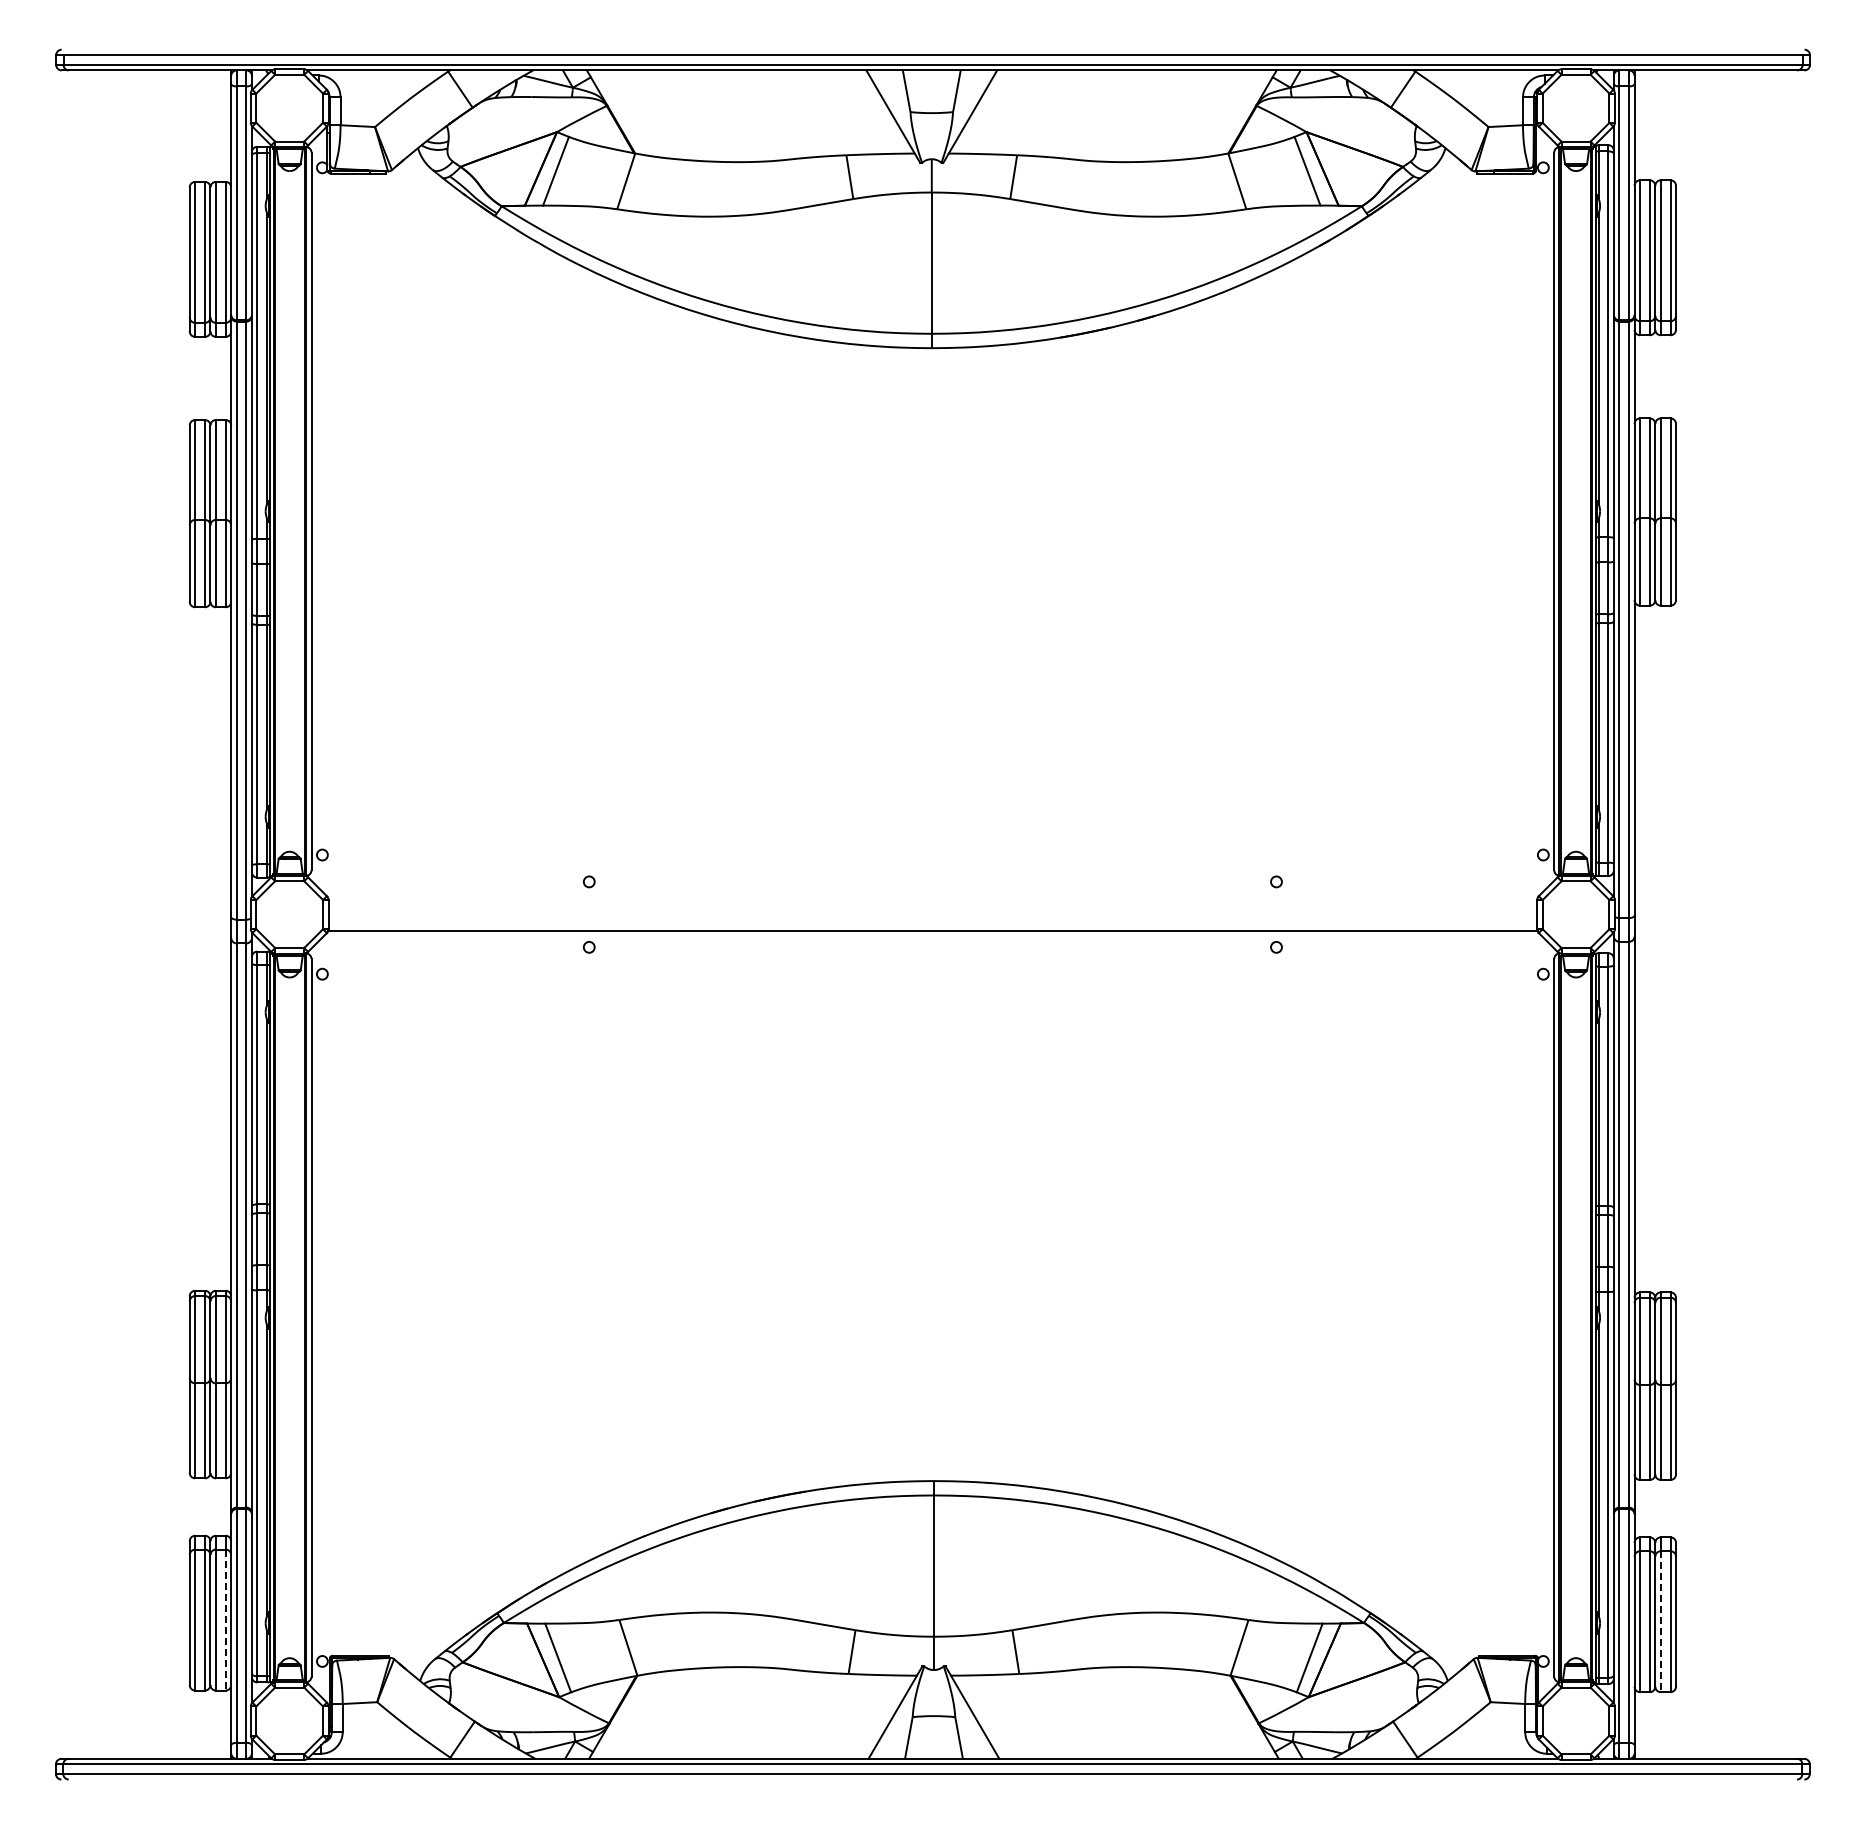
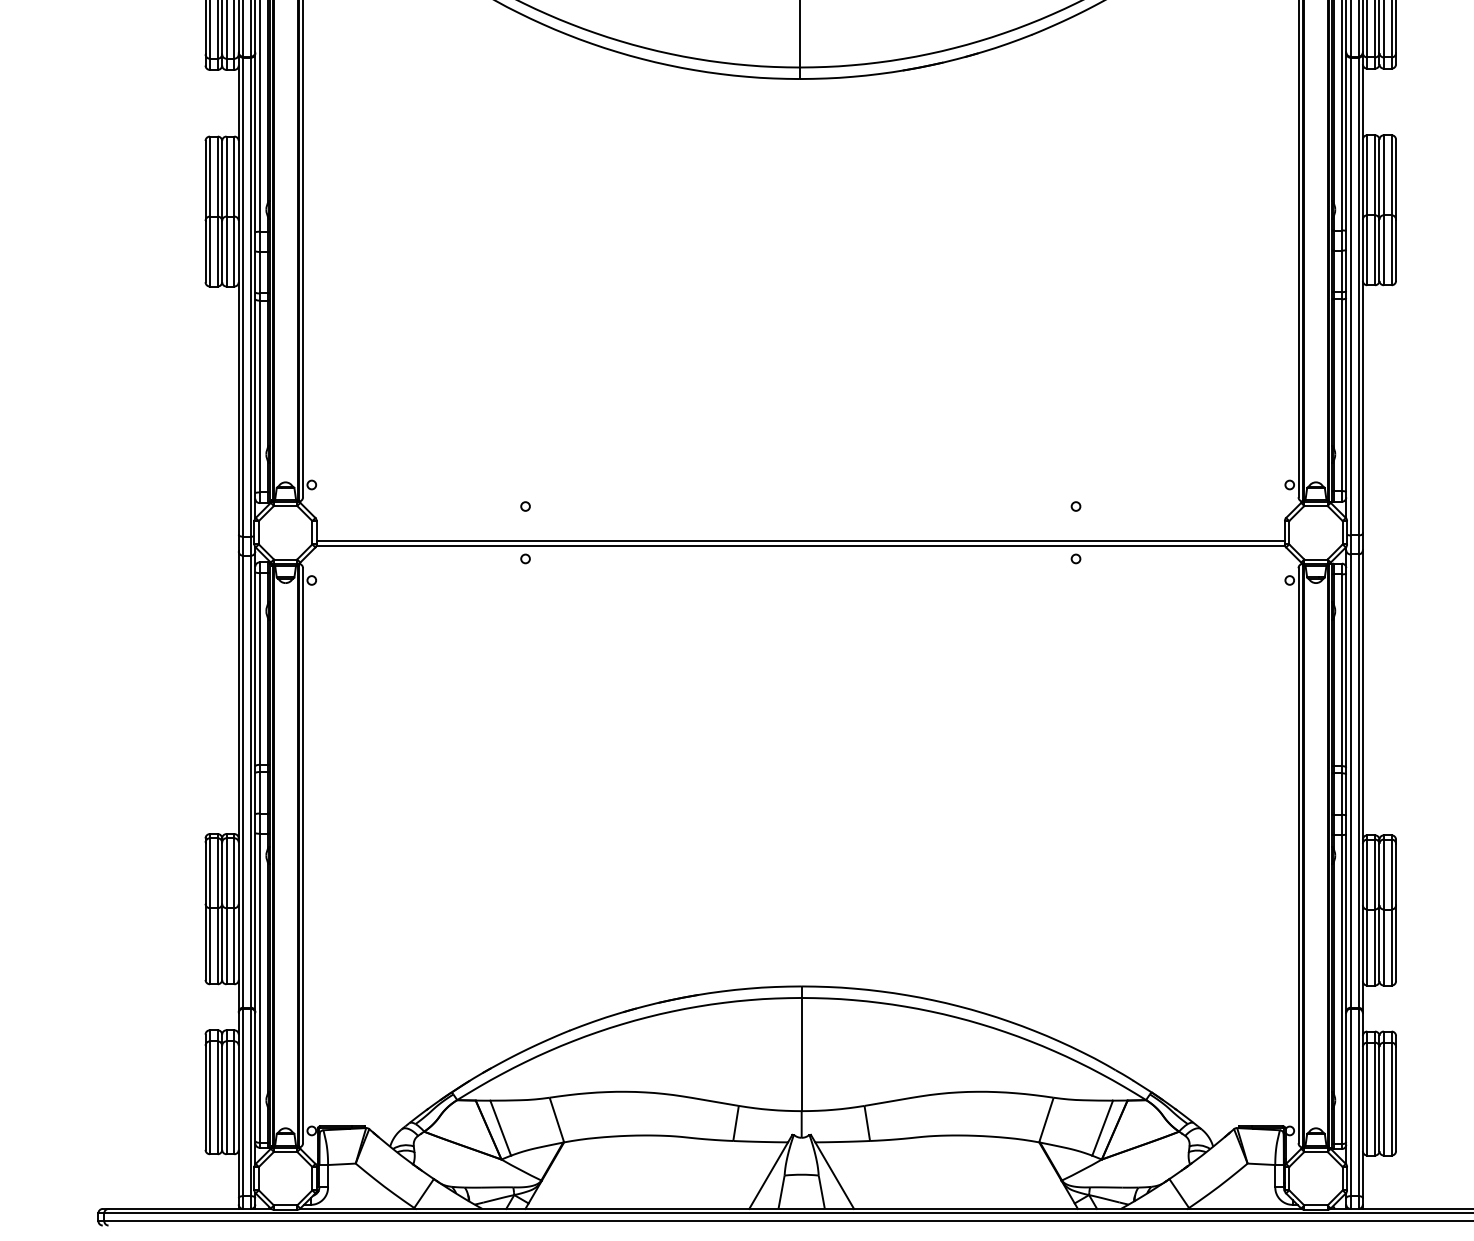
line: (932, 924) -> (800, 540), added
line: (225, 1620) -> (234, 1098), dashed -> solid
line: (1660, 1622) -> (1383, 1099), dashed -> solid

